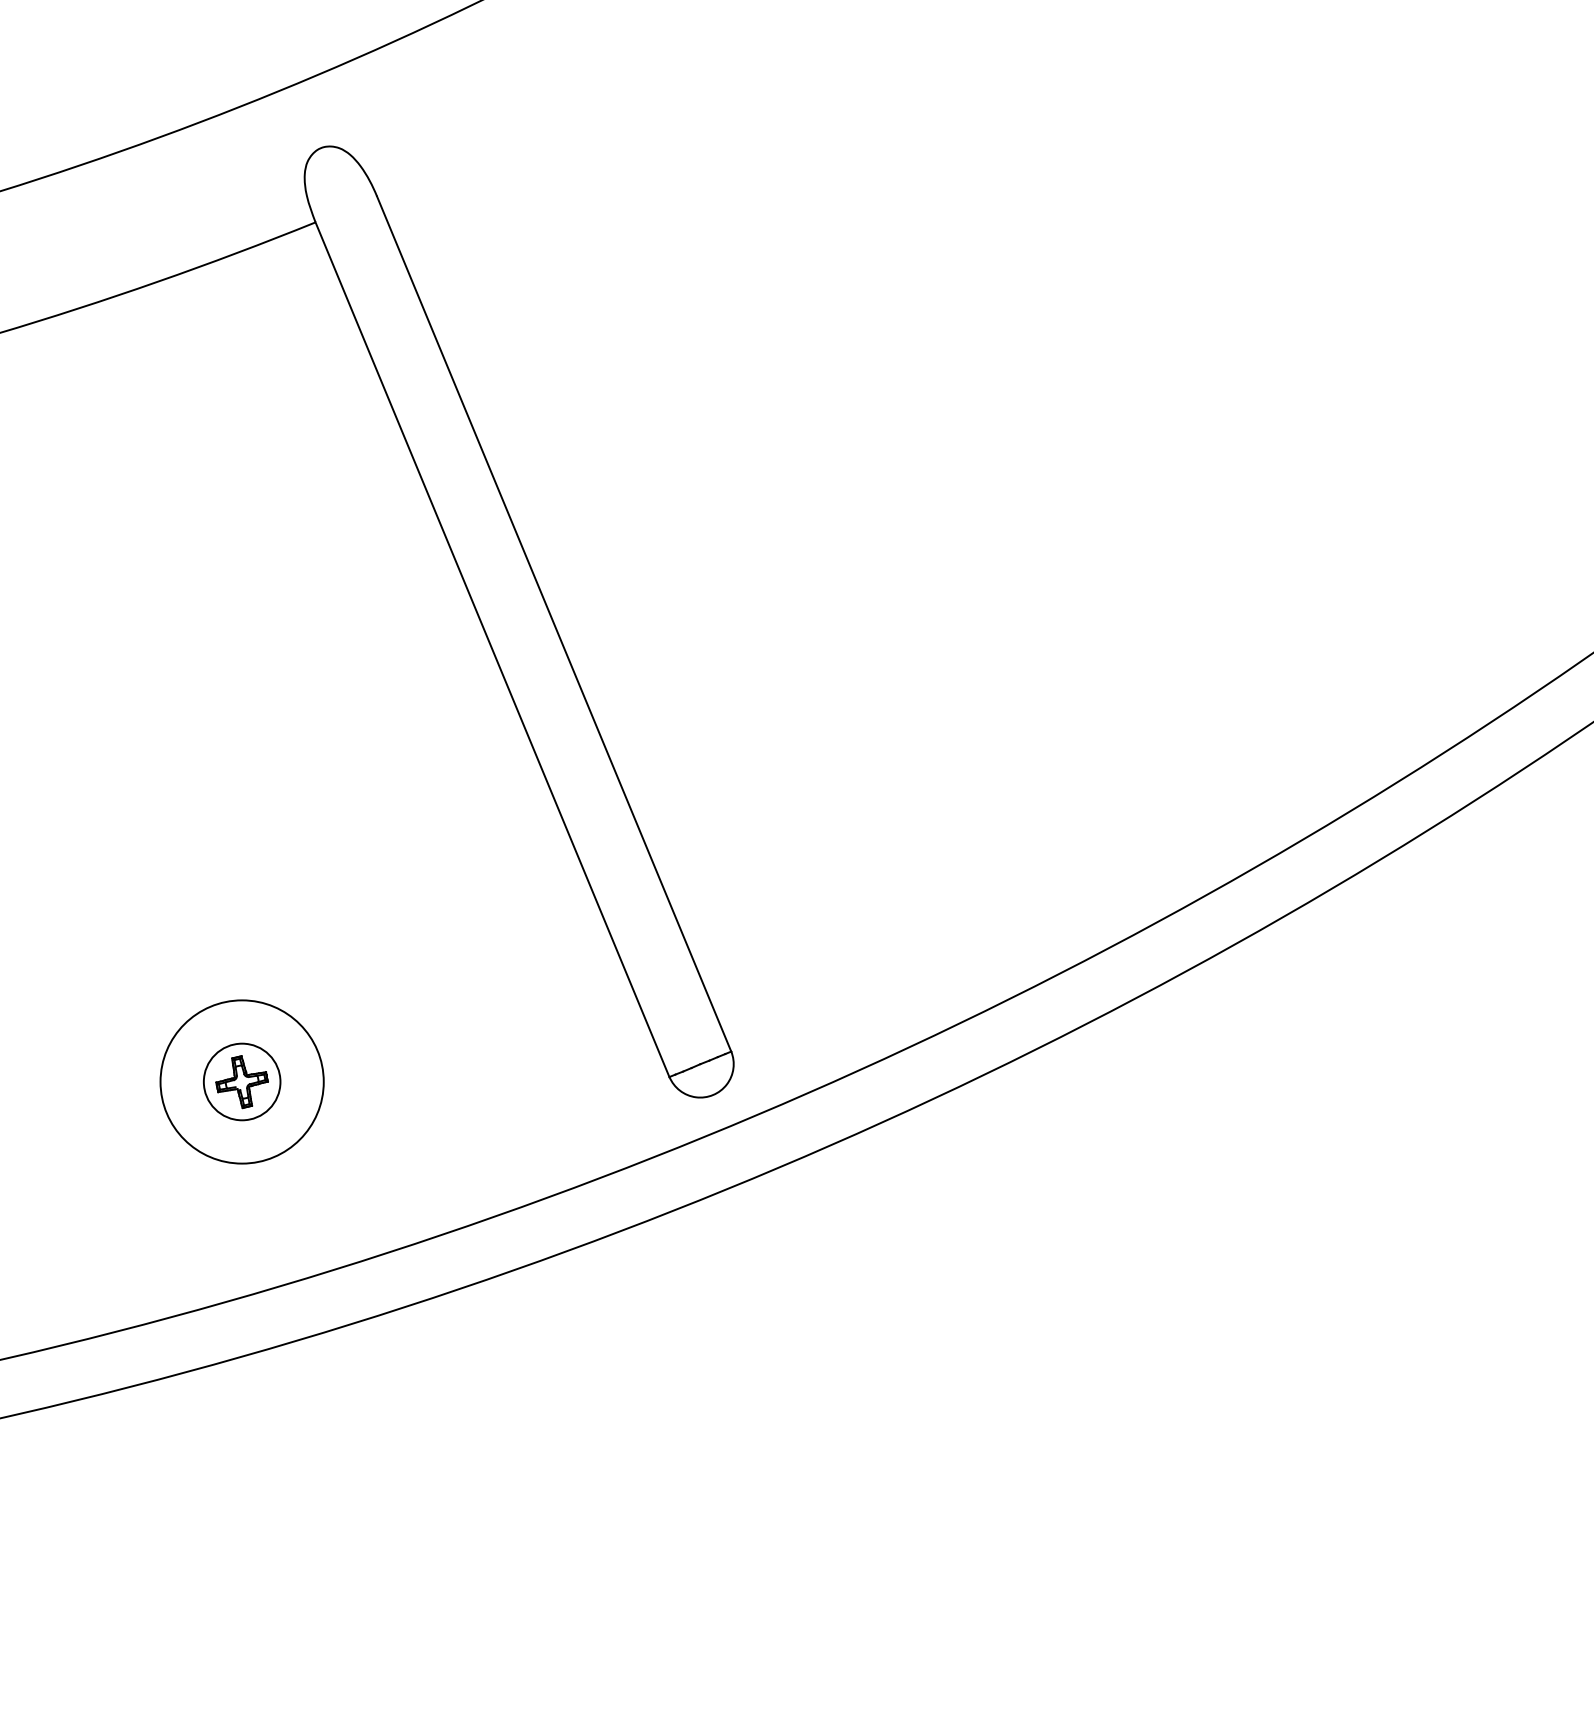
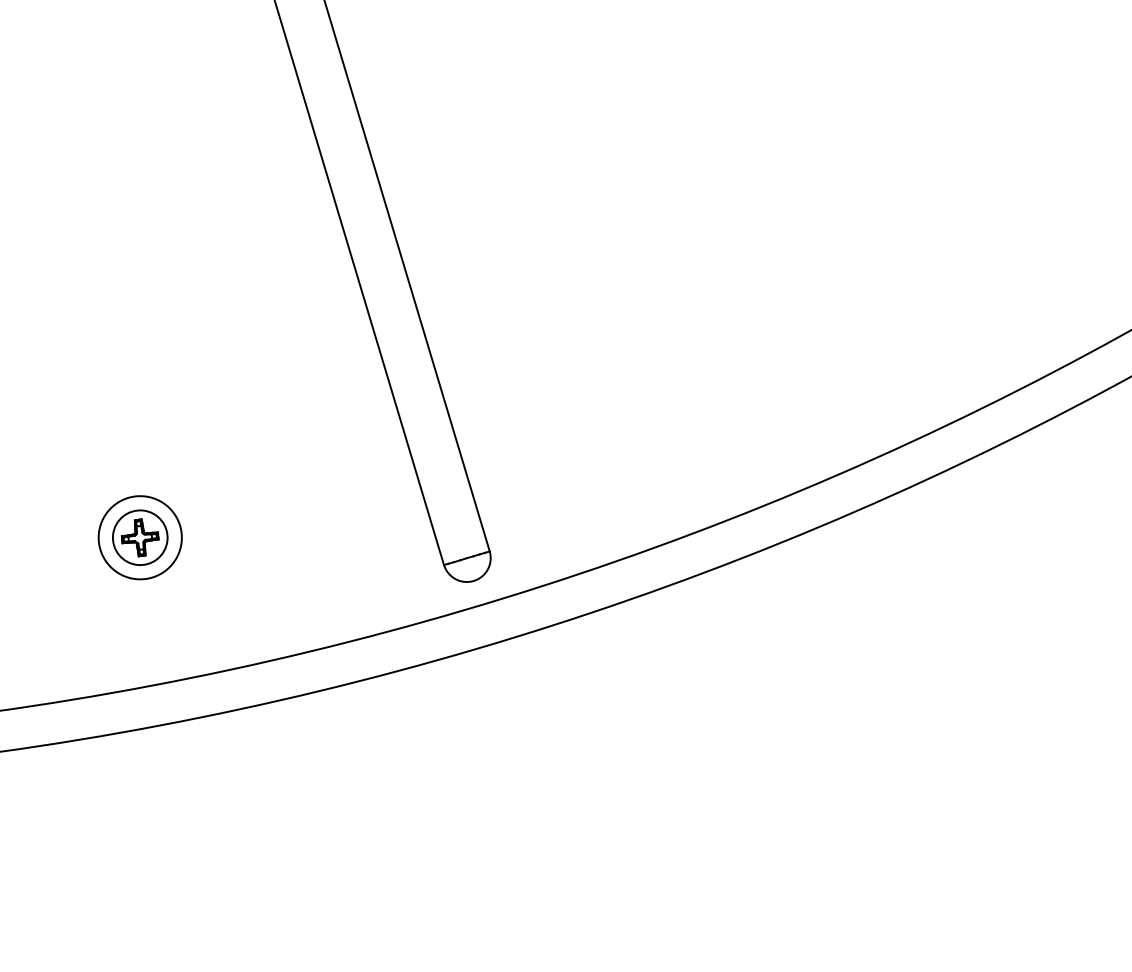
circle: (241, 1081) -> (139, 537), size x0.71

